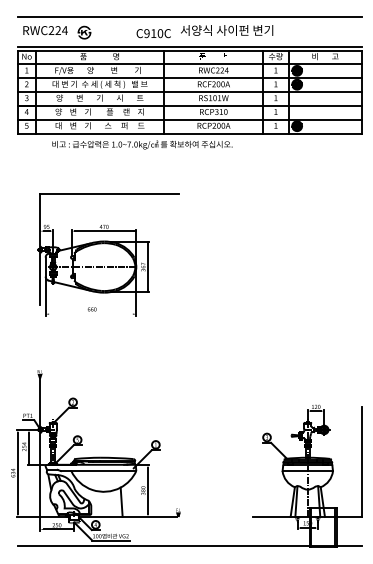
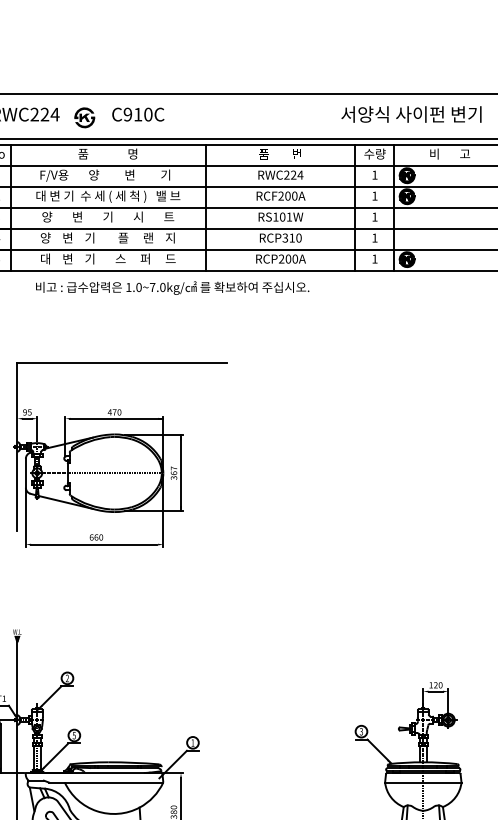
text: (227, 30) -> (412, 114), moved
text: (153, 33) -> (137, 114), moved
line: (90, 314) -> (93, 545), added

